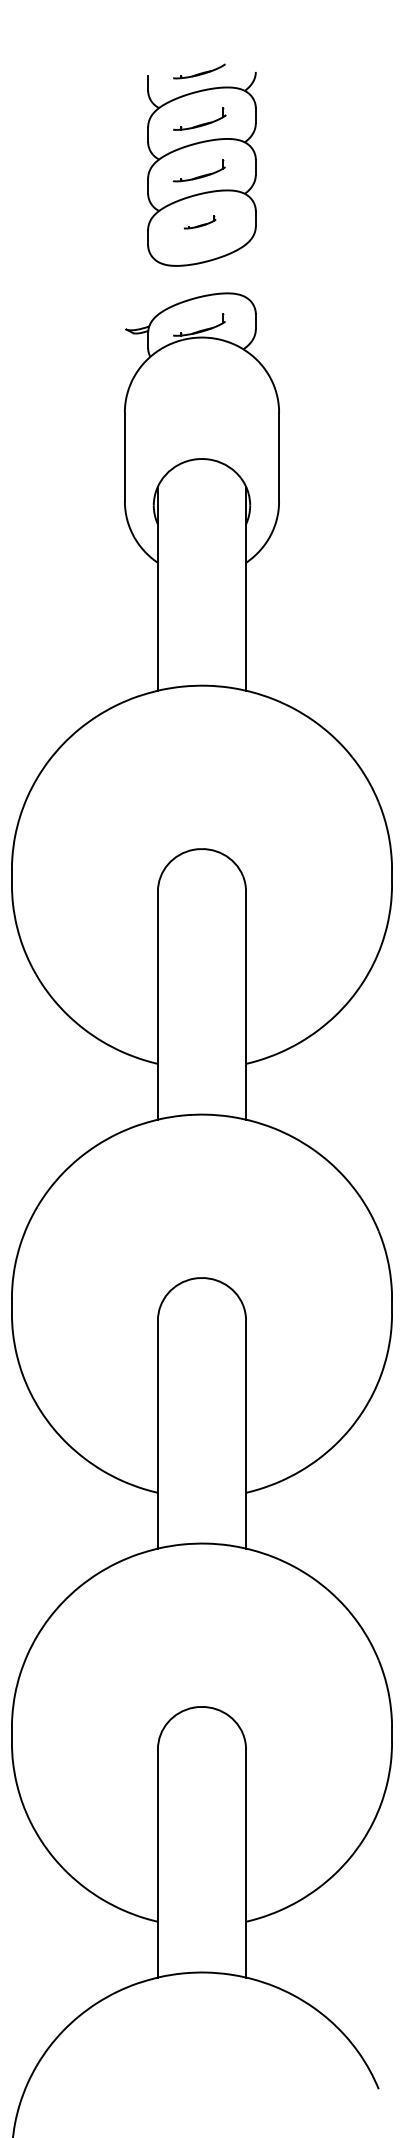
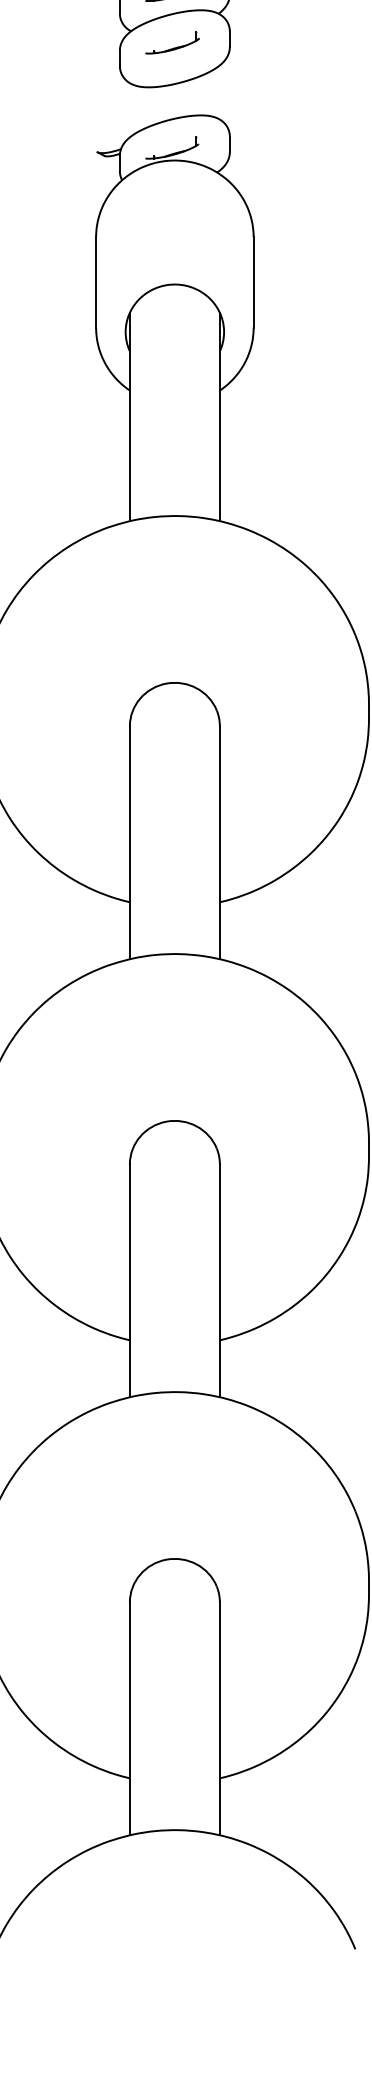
part: (199, 221) -> (172, 42), size x1.67

